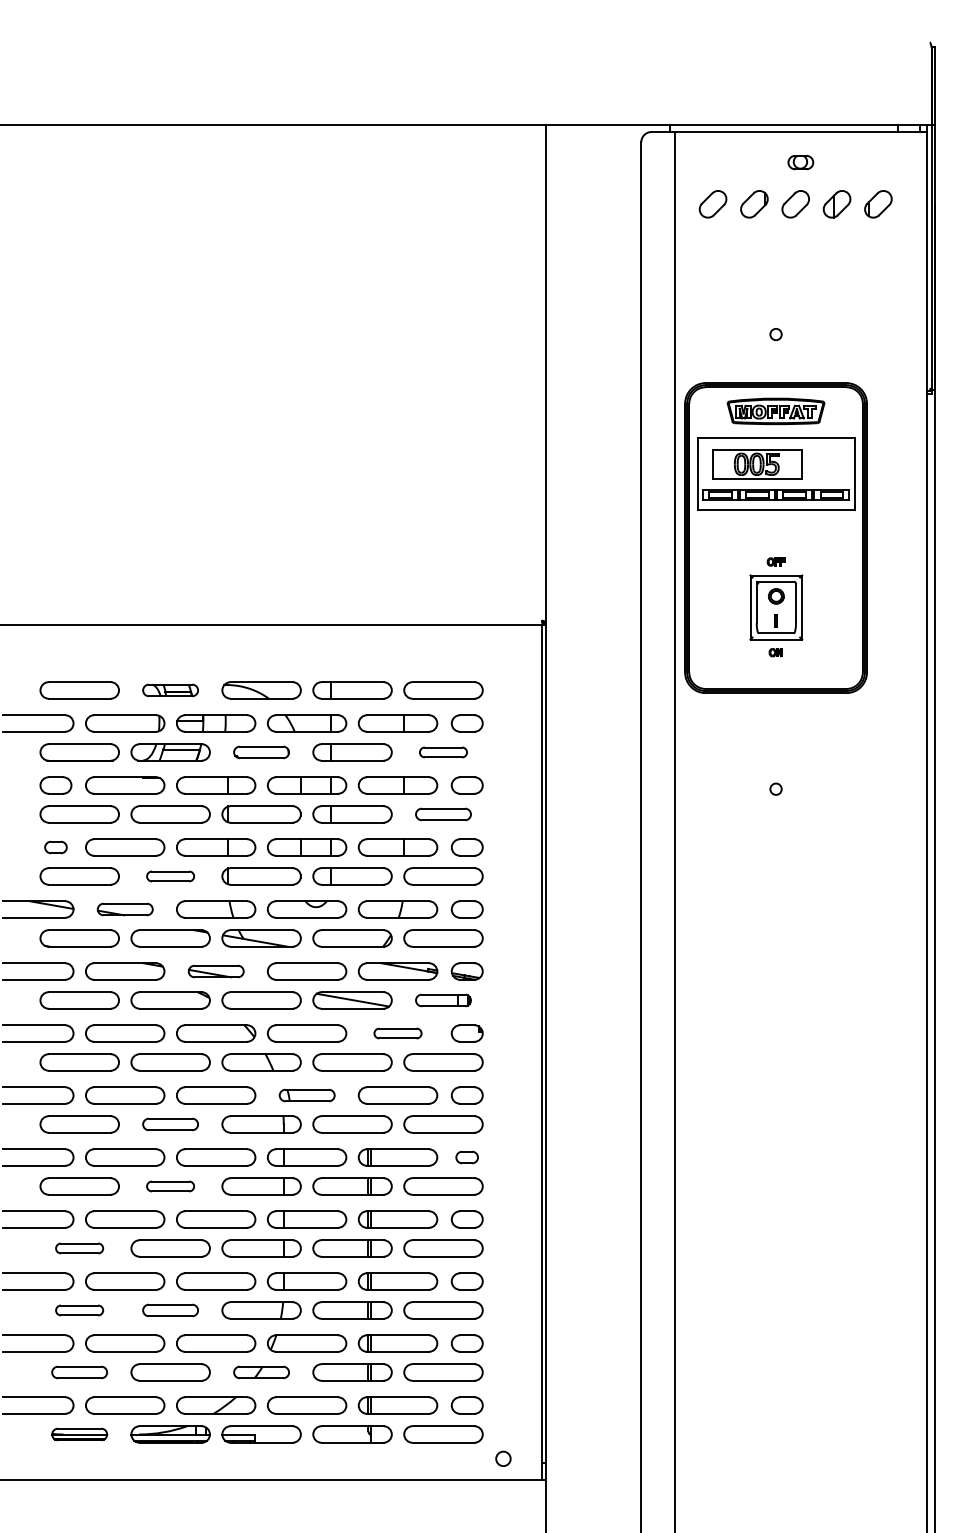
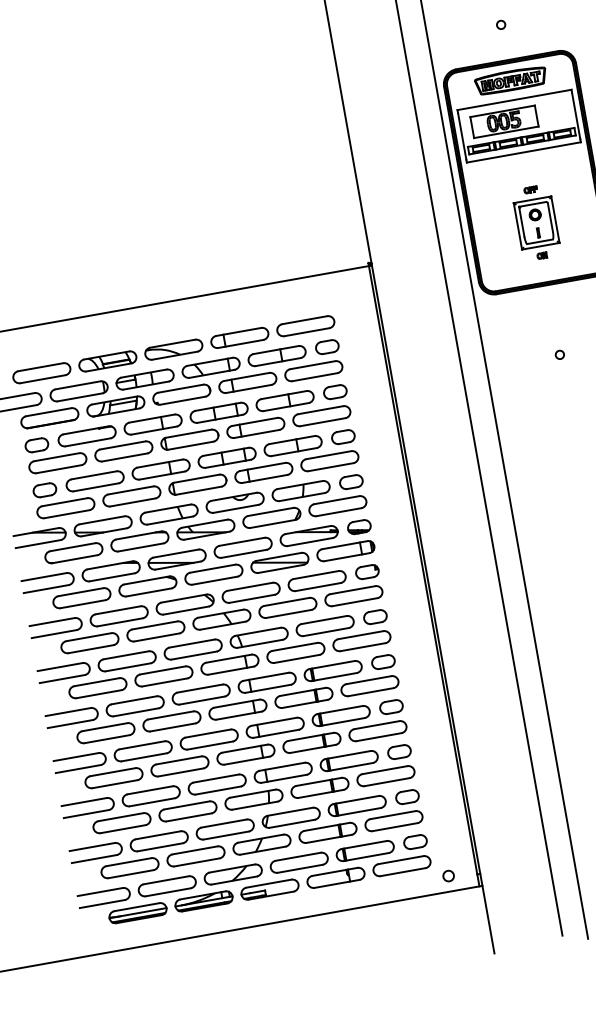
part: (170, 690) -> (107, 361), size x1.43
part: (261, 752) -> (181, 394), size x1.43
part: (443, 752) -> (313, 371), size x1.67
part: (443, 814) -> (321, 416), size x1.43
part: (55, 847) -> (44, 490), size x1.43
part: (170, 876) -> (131, 496), size x1.67
part: (125, 909) -> (103, 526), size x1.43
part: (216, 971) -> (177, 559), size x1.43
part: (443, 1000) -> (345, 551), size x1.43
part: (397, 1033) -> (316, 581), size x1.67
part: (307, 1095) -> (259, 637), size x1.43
part: (170, 1124) -> (163, 676), size x1.43
part: (466, 1157) -> (382, 662), size x1.43
part: (170, 1186) -> (171, 721), size x1.67
part: (79, 1248) -> (113, 778), size x1.67
part: (79, 1310) -> (121, 823), size x1.67
part: (170, 1310) -> (187, 811), size x1.43
part: (79, 1372) -> (129, 868), size x1.43
part: (261, 1372) -> (261, 844), size x1.43
part: (79, 1434) -> (137, 913), size x1.43

